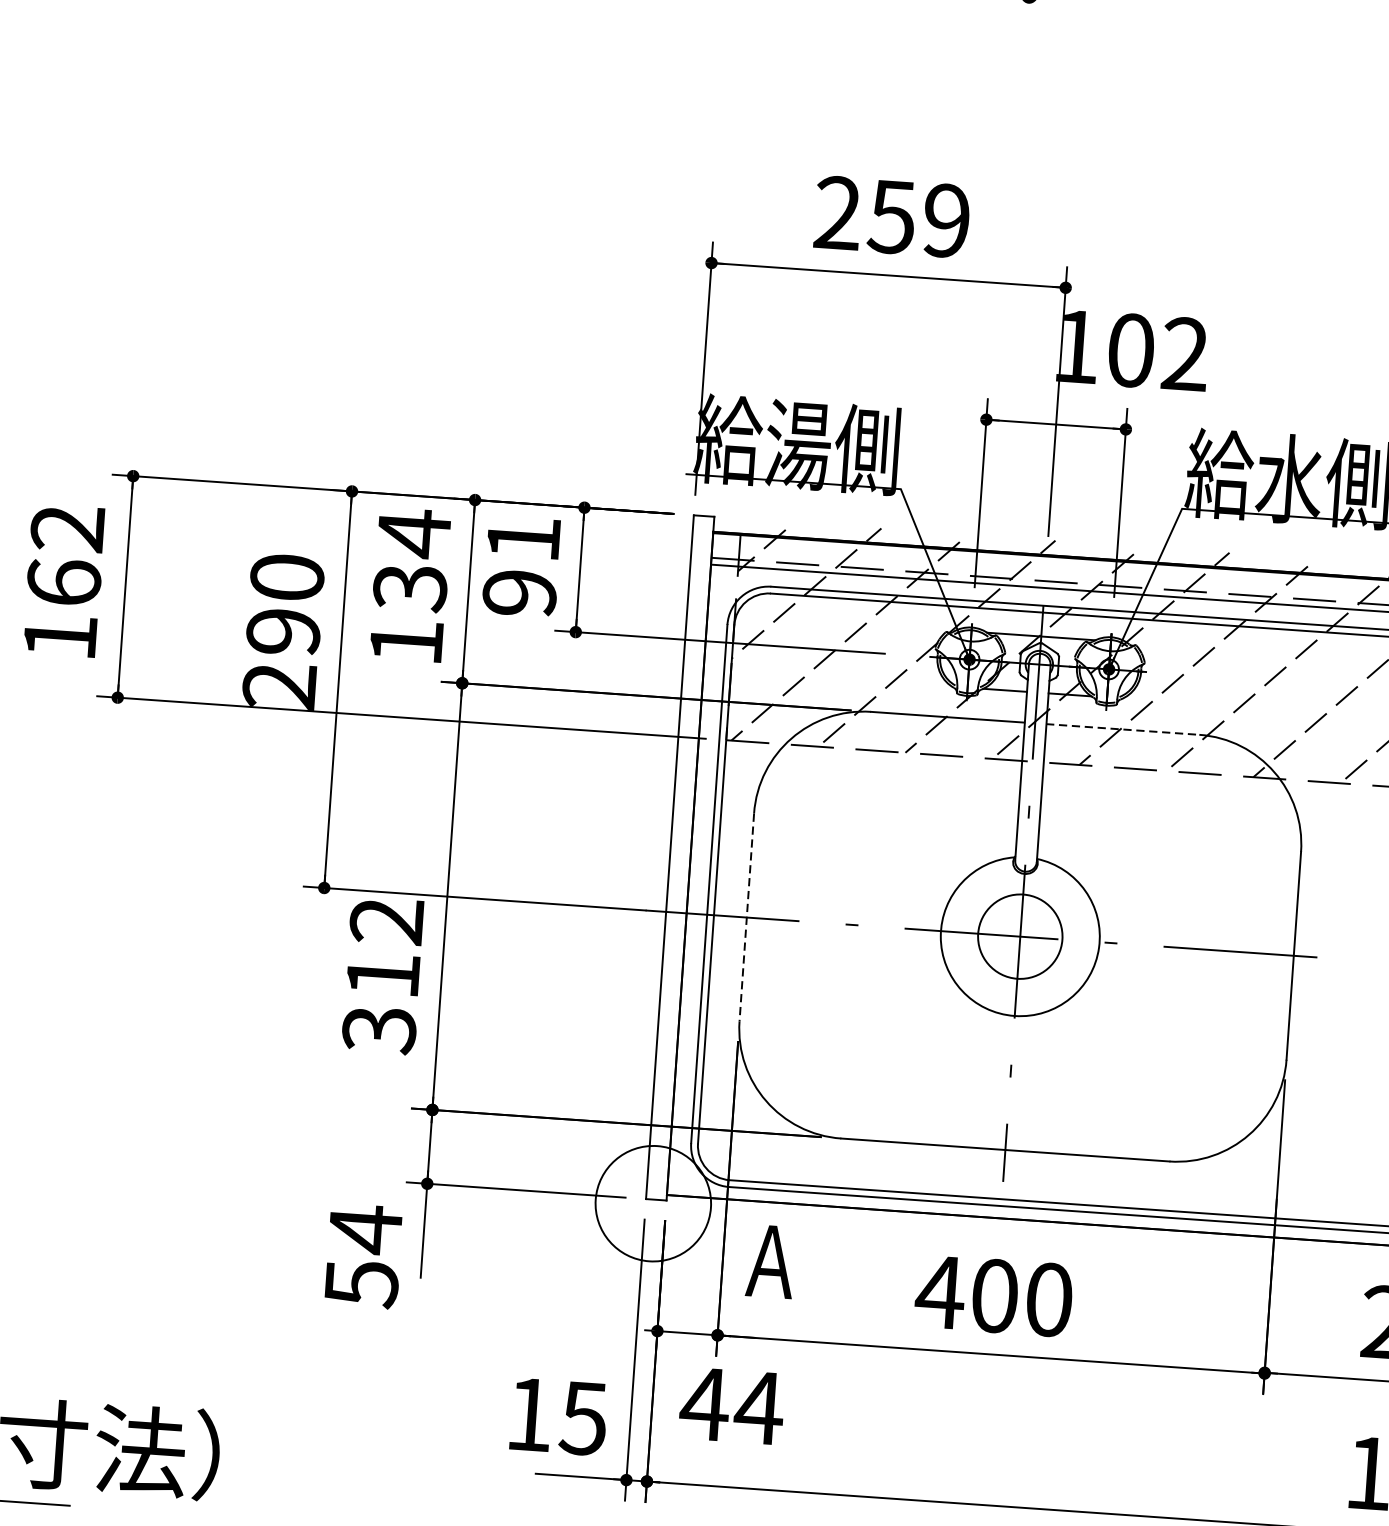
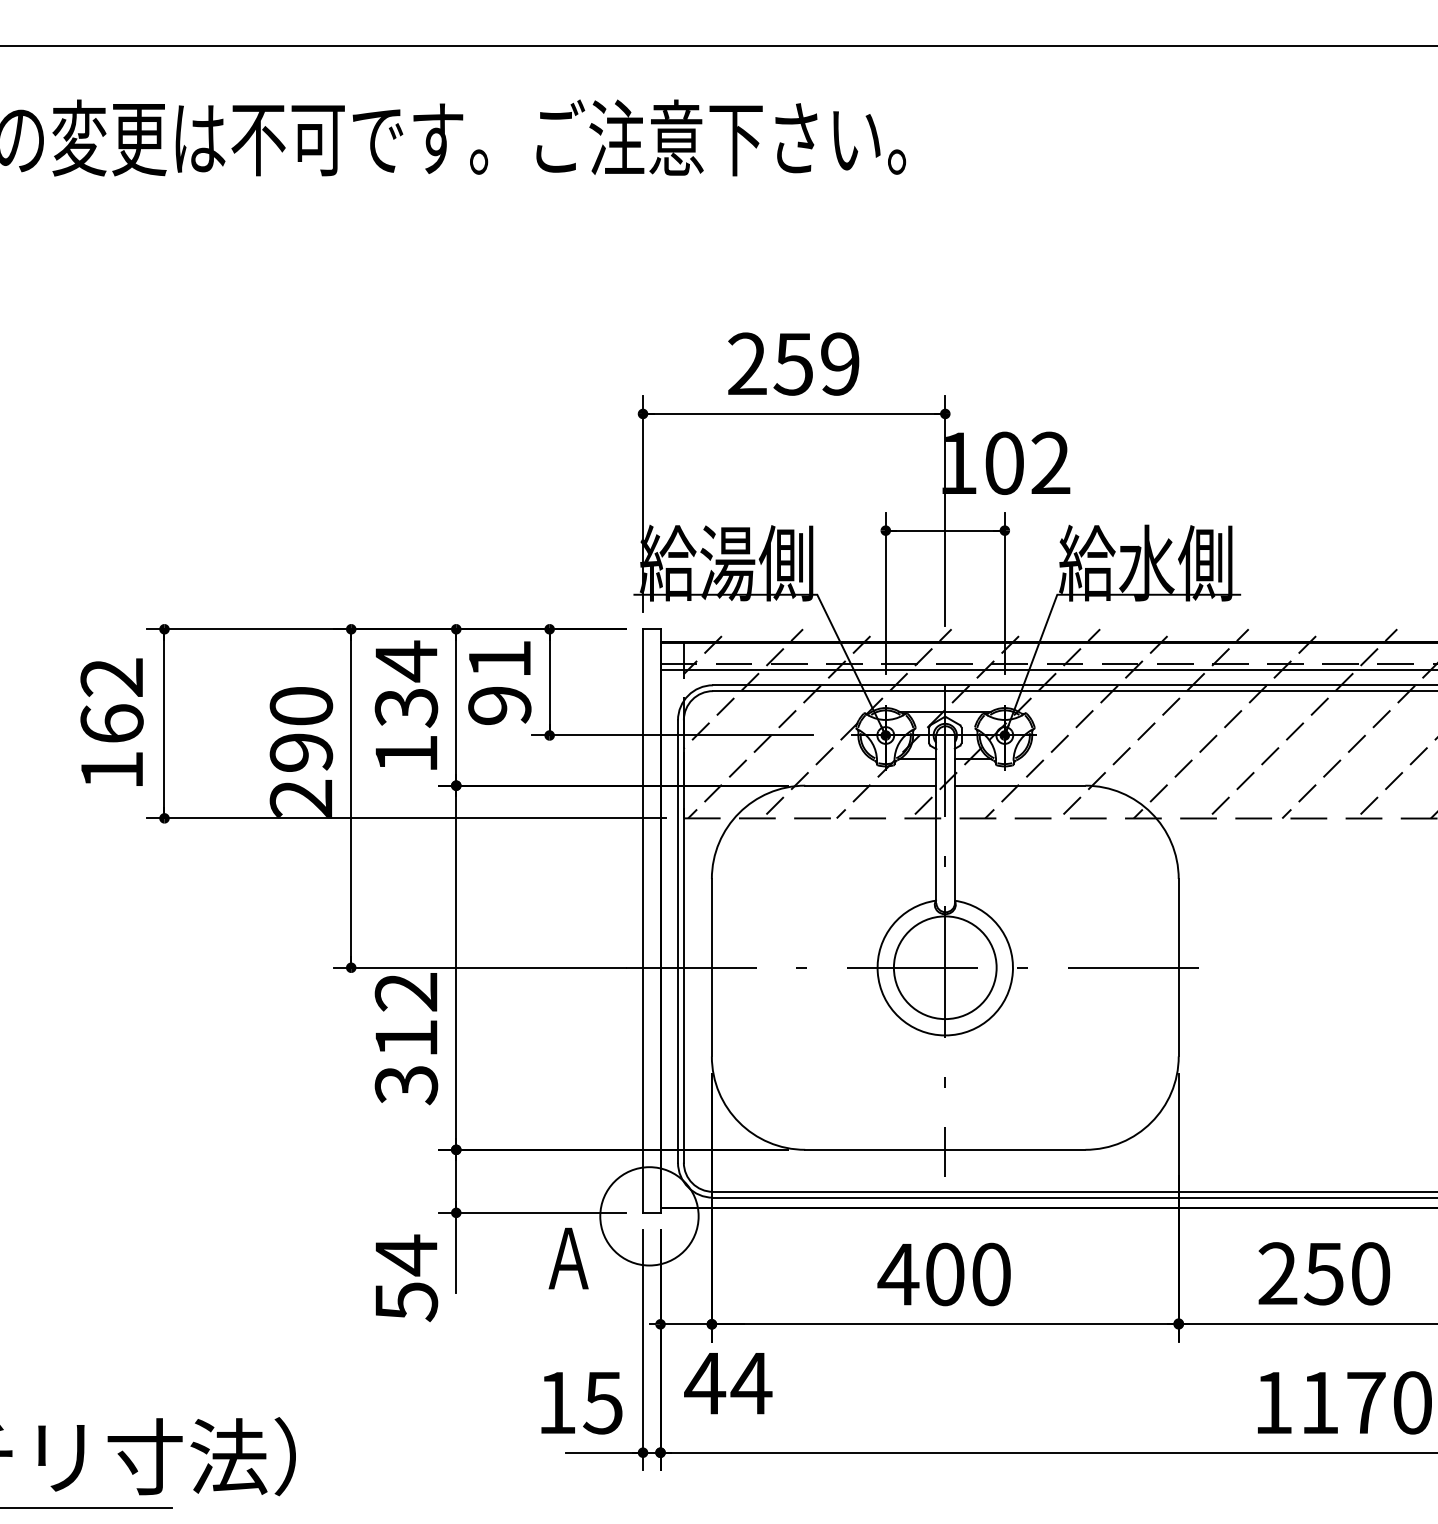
line: (1123, 729) -> (1020, 785), dashed -> solid
line: (746, 917) -> (711, 967), dashed -> solid
circle: (1019, 936) -> (944, 967), size x1.43
text: (770, 1261) -> (568, 1258), moved

